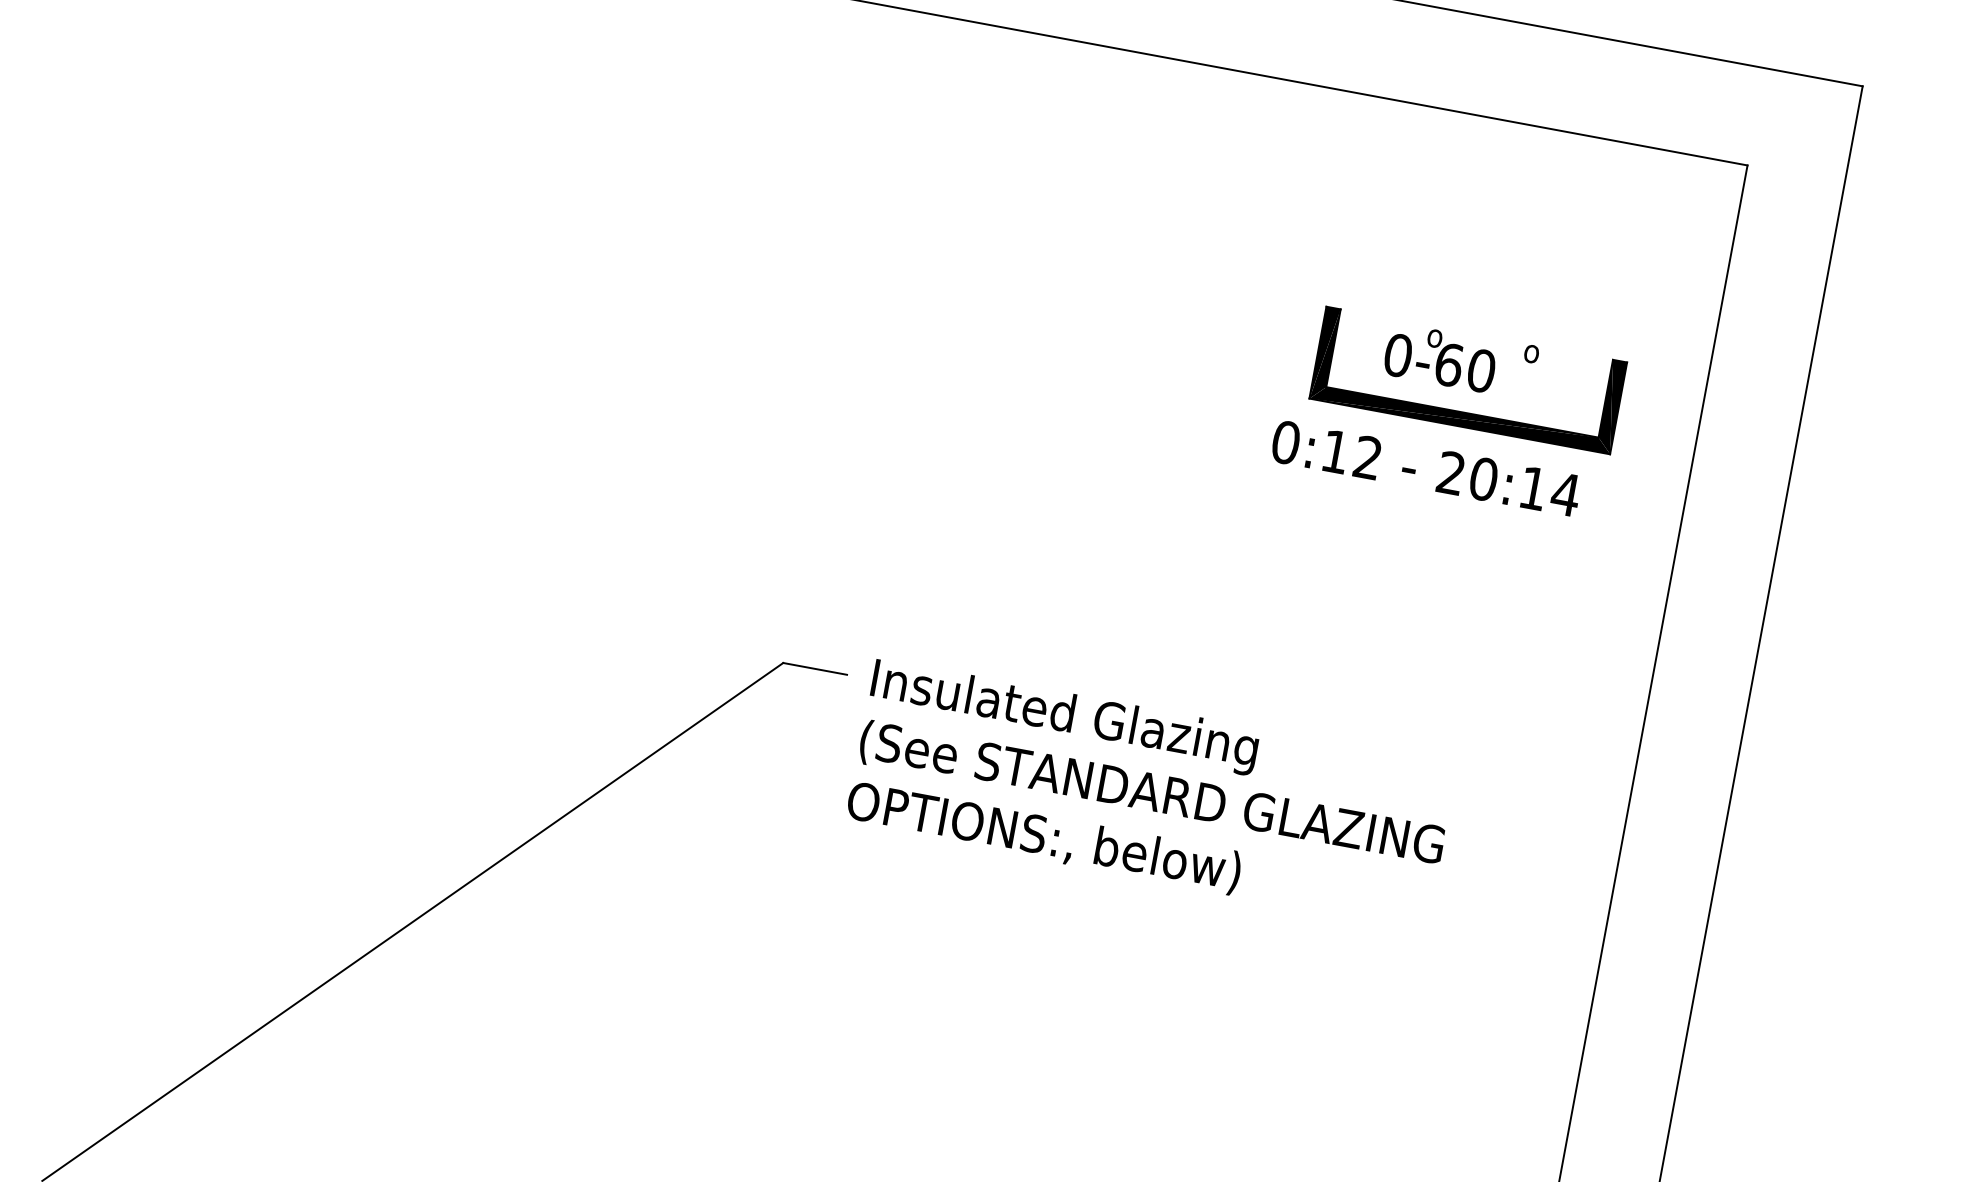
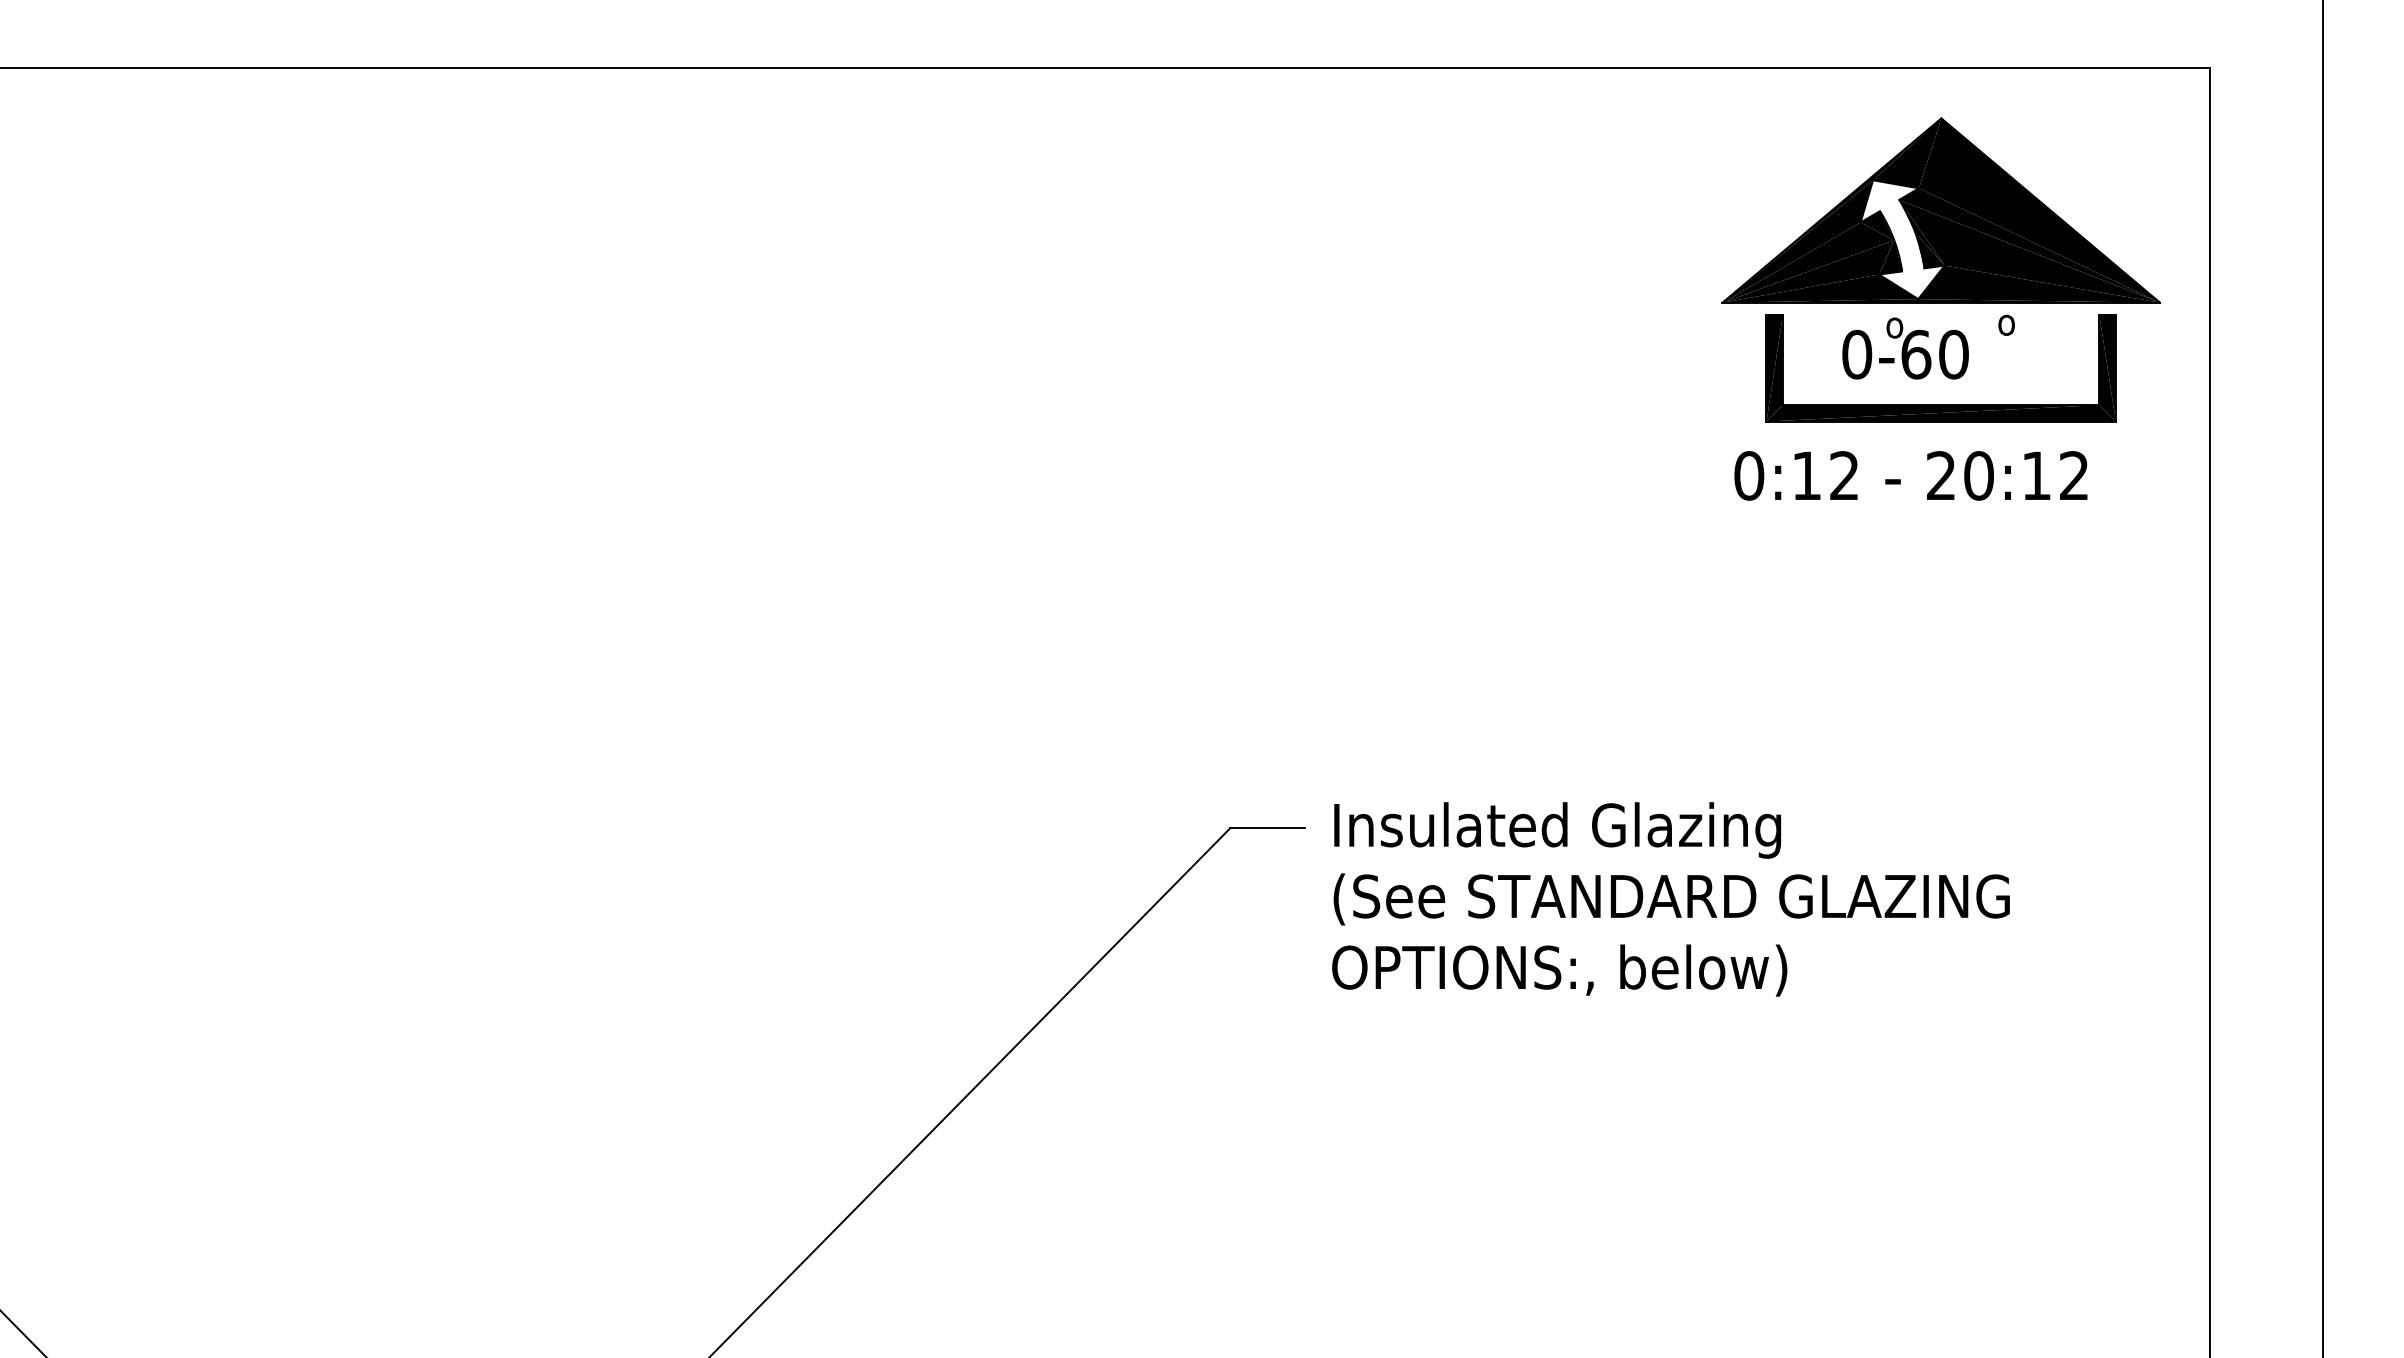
part: (1493, 244) -> (1941, 210), added
text: (1565, 494) -> (2073, 475), 20:14 -> 20:12

